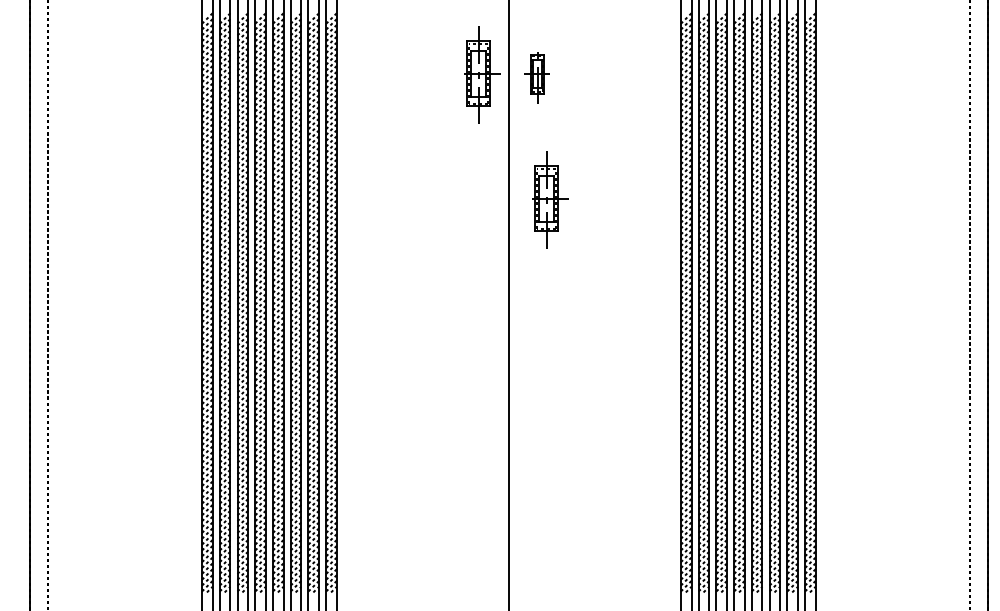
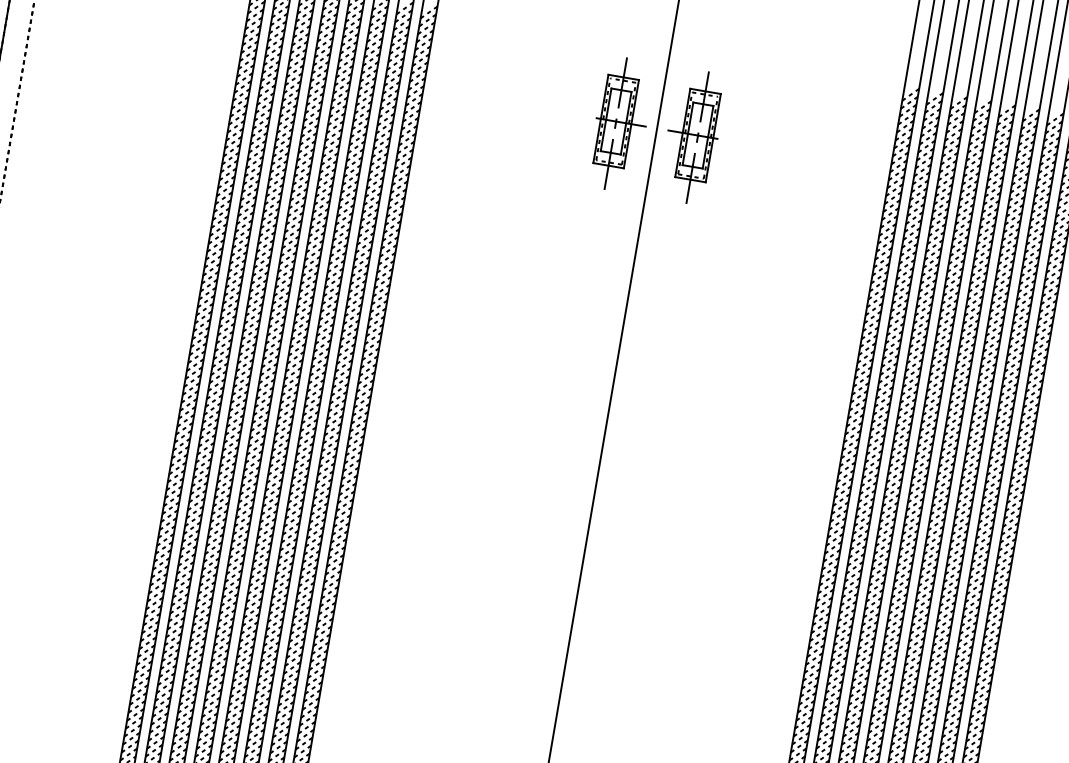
part: (535, 74) -> (693, 135), size x1.67
part: (550, 199) -> (684, 309), removed

